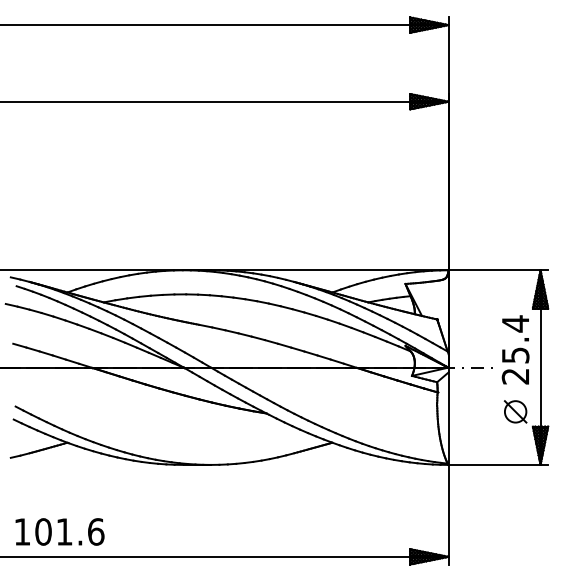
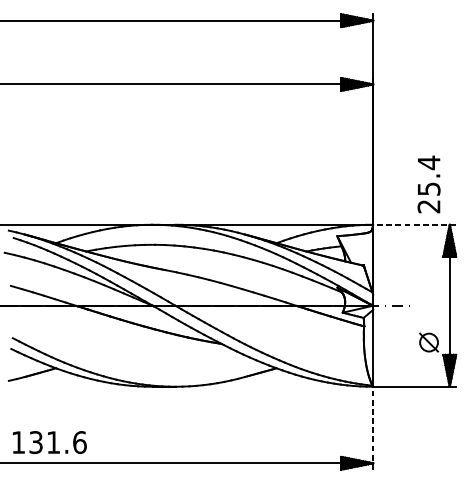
line: (498, 270) -> (414, 224), solid -> dashed
text: (515, 349) -> (428, 184), moved
line: (448, 514) -> (373, 428), solid -> dashed
text: (43, 531) -> (36, 442), 101.6 -> 131.6

